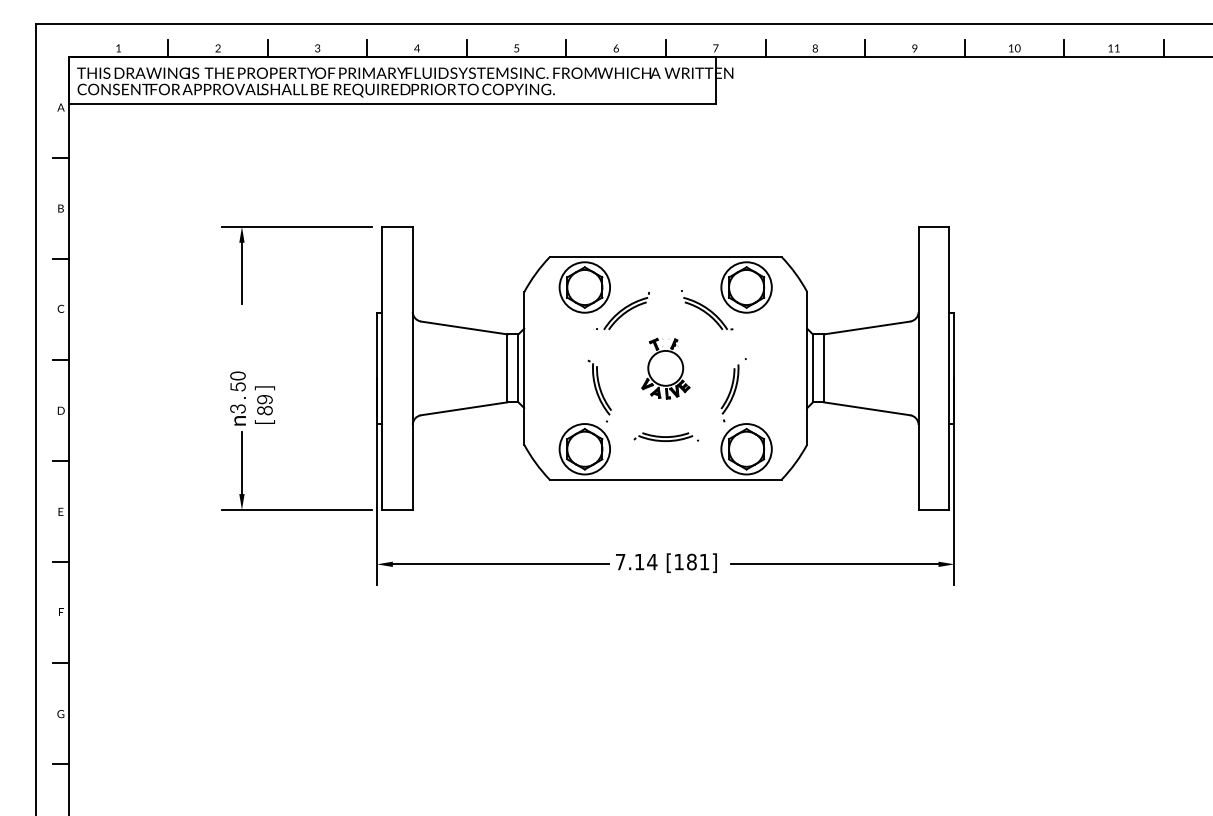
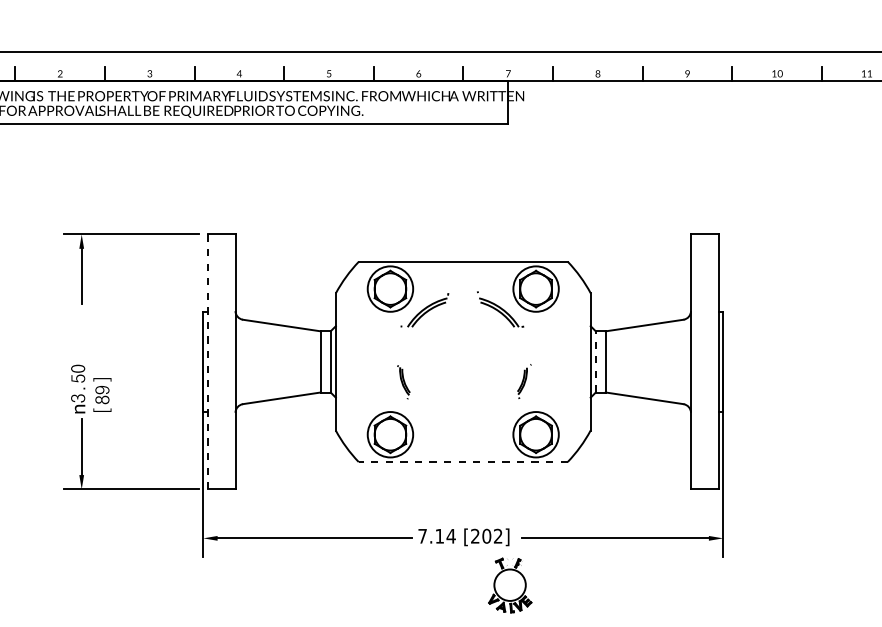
line: (382, 368) -> (208, 362), solid -> dashed
part: (665, 368) -> (509, 585), moved
line: (812, 368) -> (595, 362), solid -> dashed
part: (599, 390) -> (403, 381), size x0.6
part: (733, 390) -> (524, 381), size x0.6
part: (666, 436) -> (463, 423), removed
line: (665, 479) -> (463, 461), solid -> dashed
text: (691, 561) -> (486, 535), [181] -> [202]

